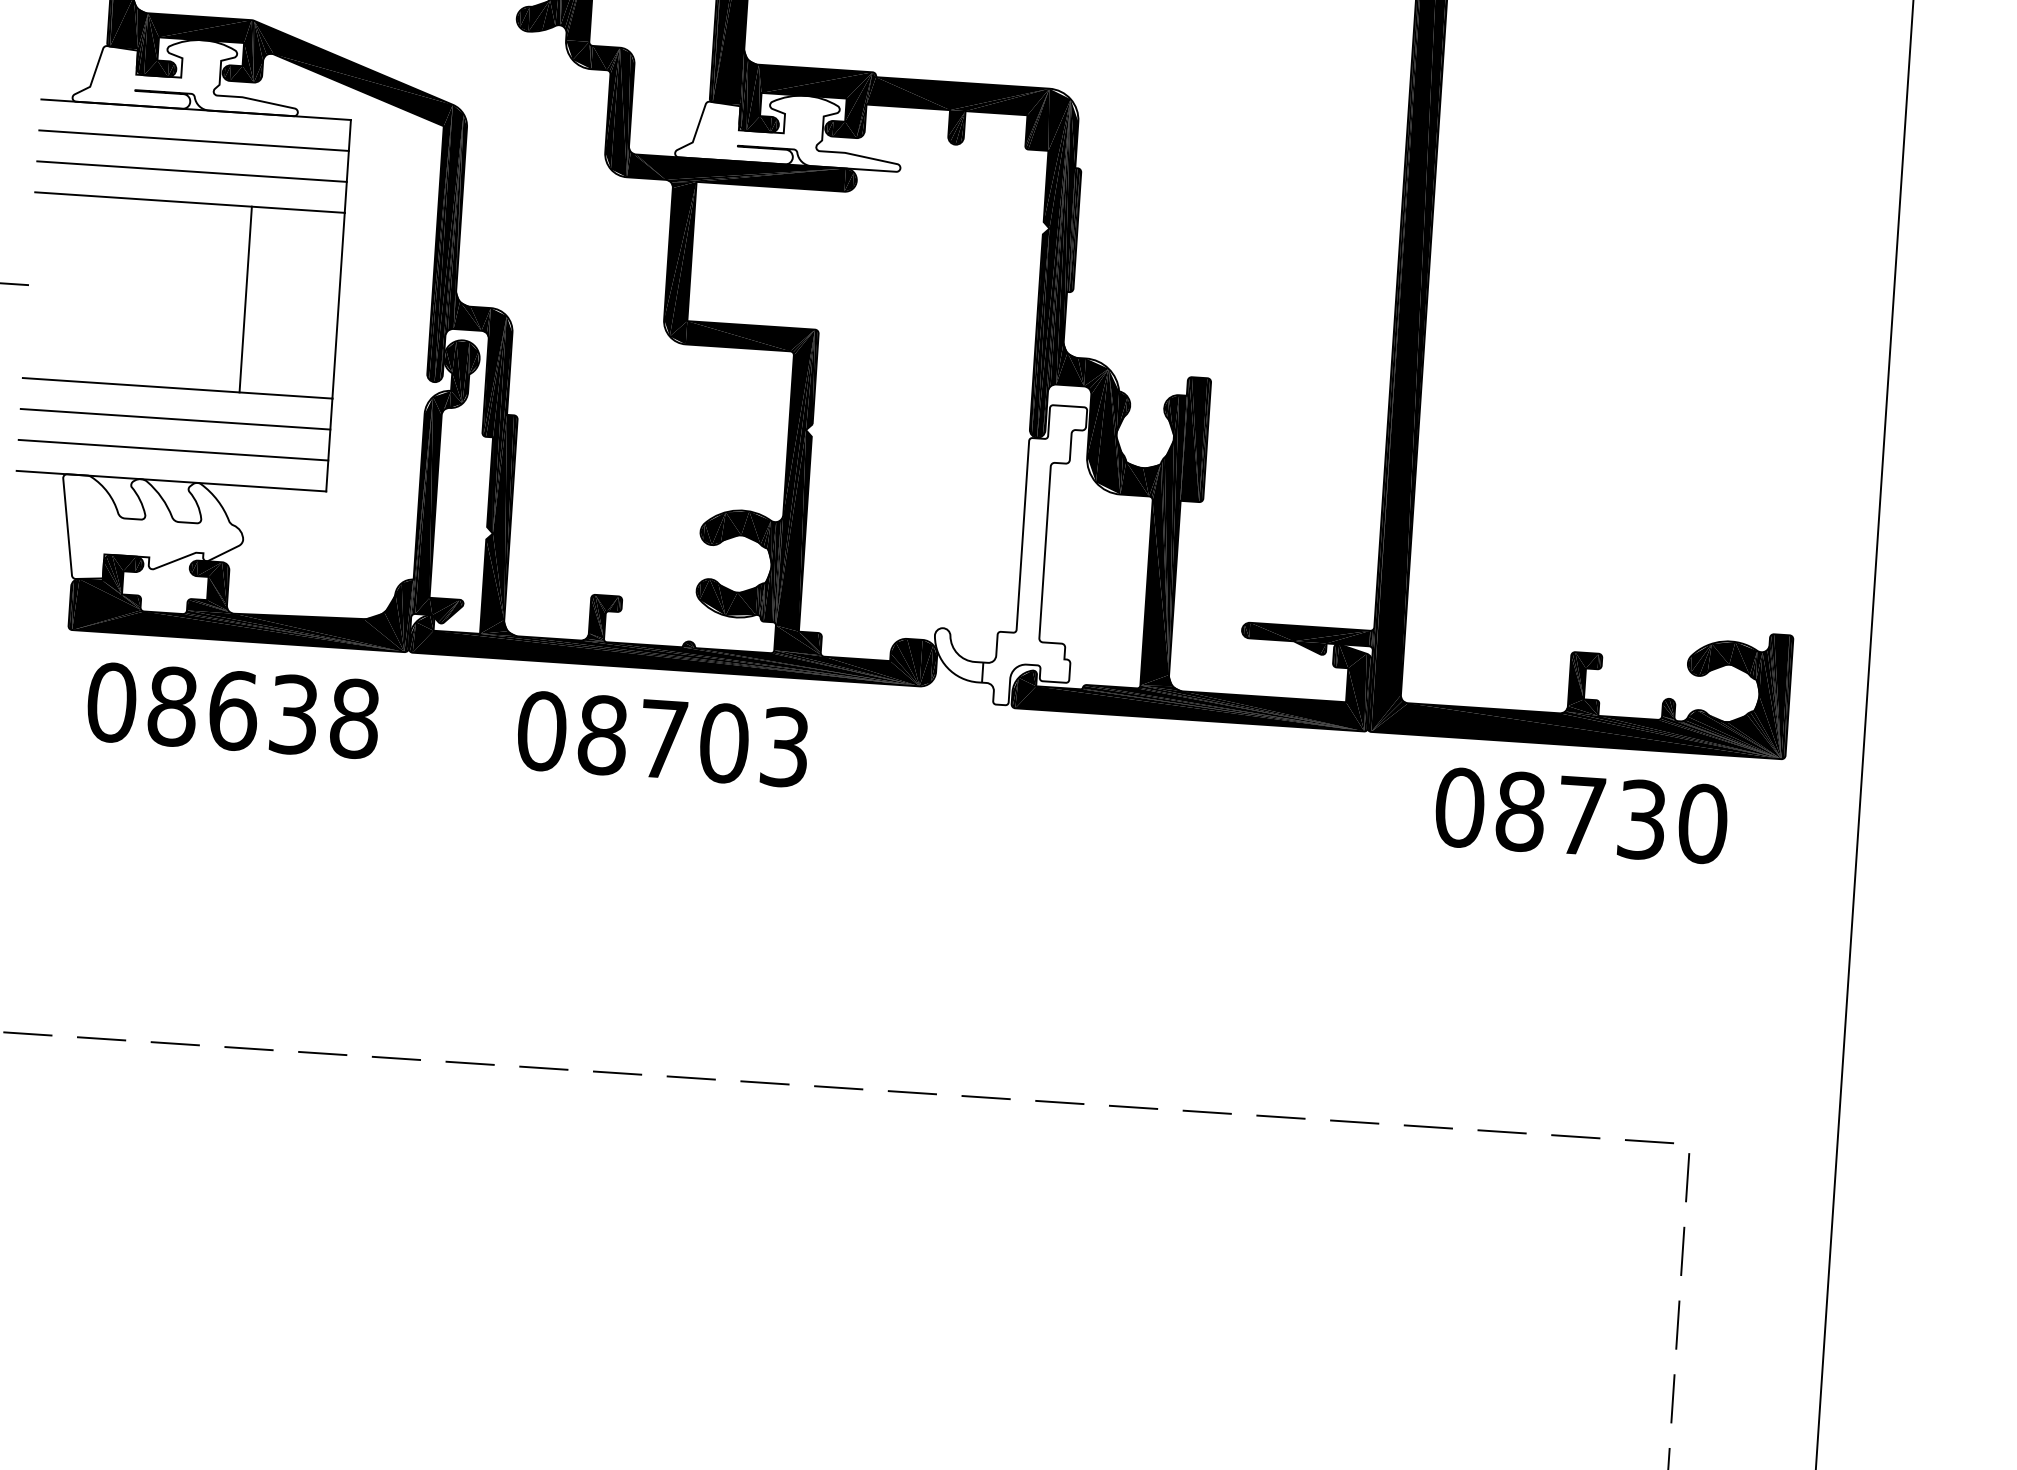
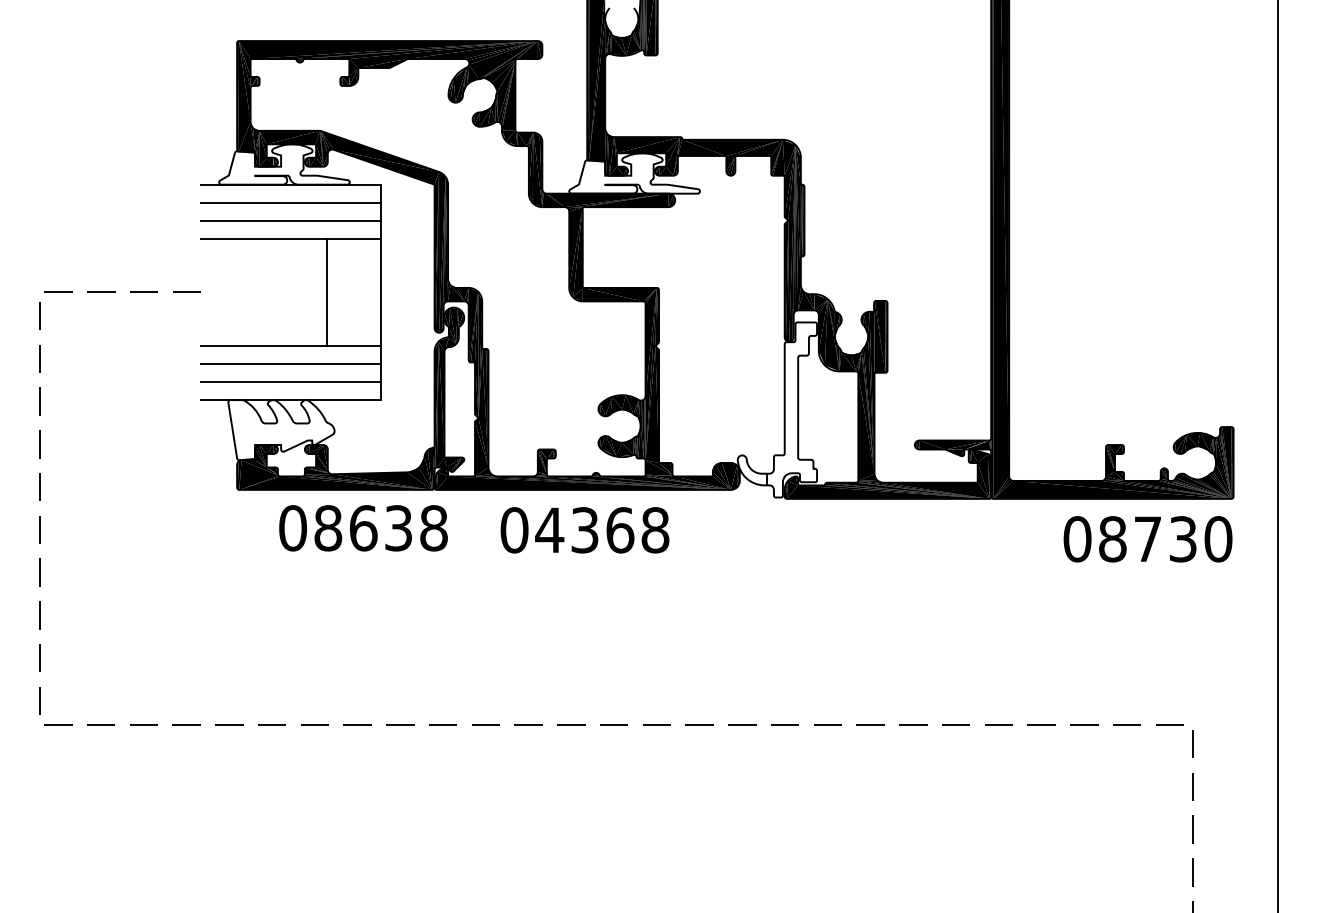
text: (233, 711) -> (363, 528), moved
text: (693, 741) -> (602, 530), 08703 -> 04368
text: (1580, 816) -> (1147, 539), moved

